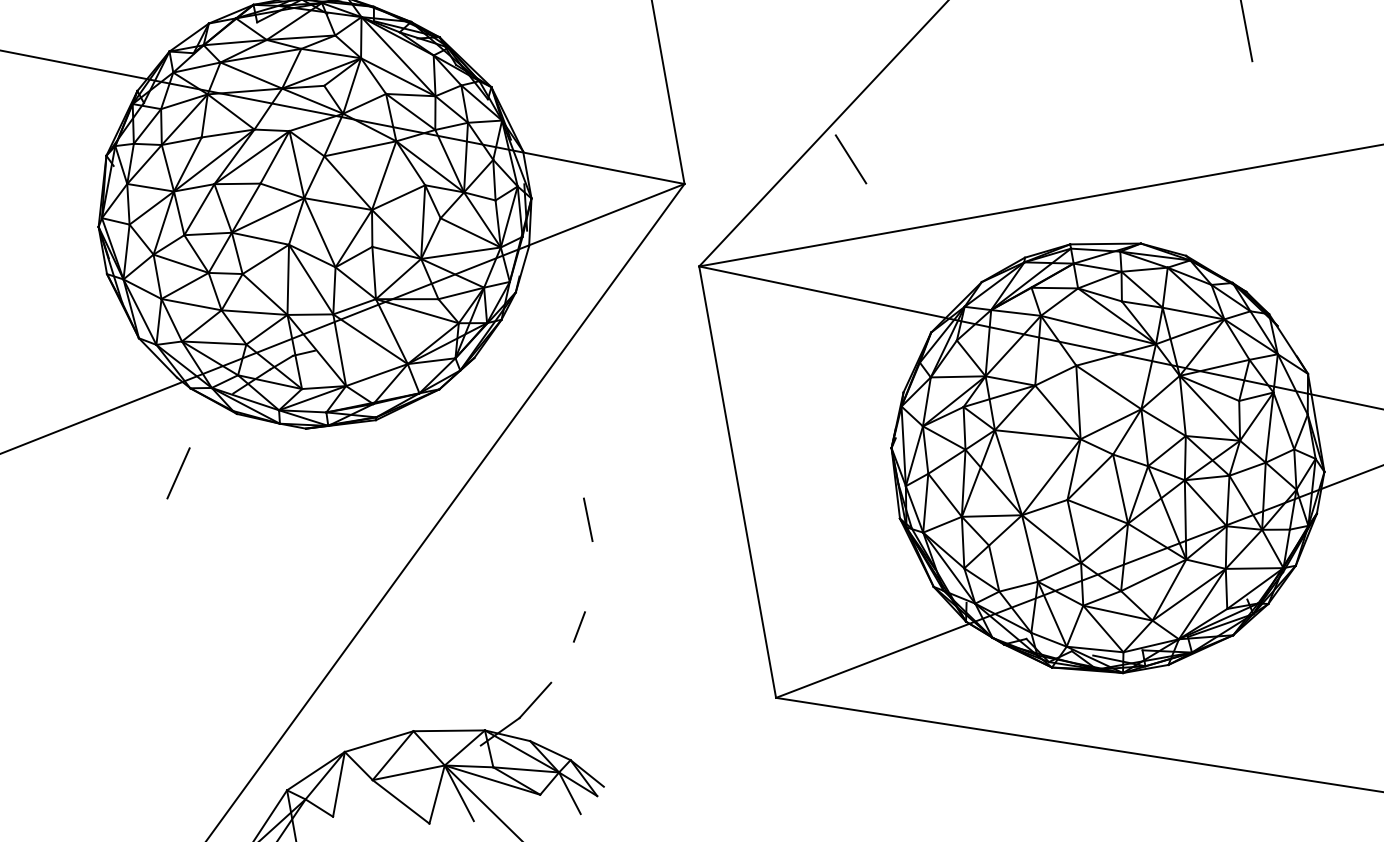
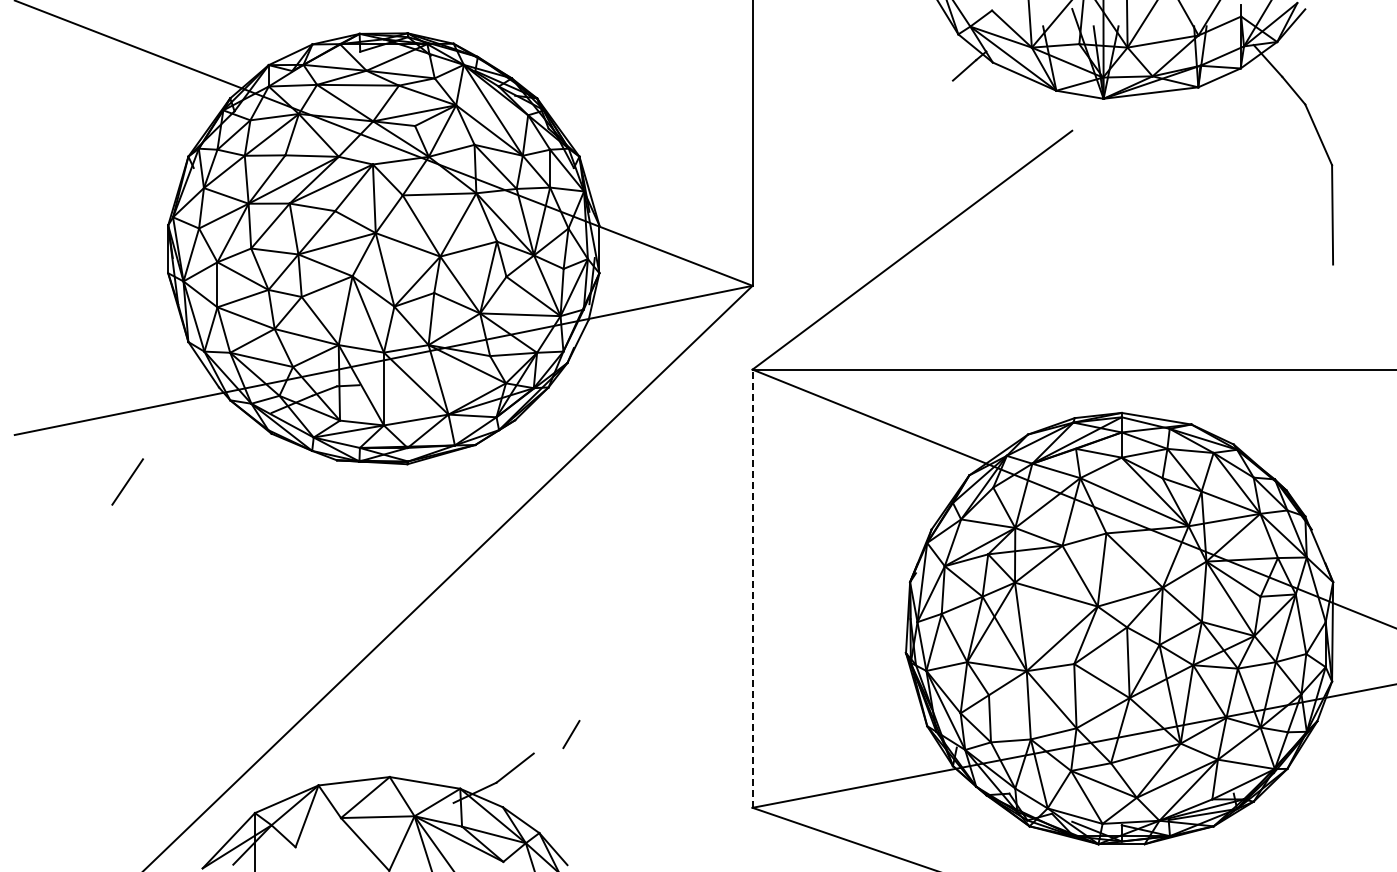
line: (850, 159) -> (920, 290), removed
line: (178, 472) -> (127, 481), moved
line: (737, 481) -> (752, 588), solid -> dashed
line: (587, 519) -> (598, 599), removed
line: (579, 626) -> (571, 734), moved

